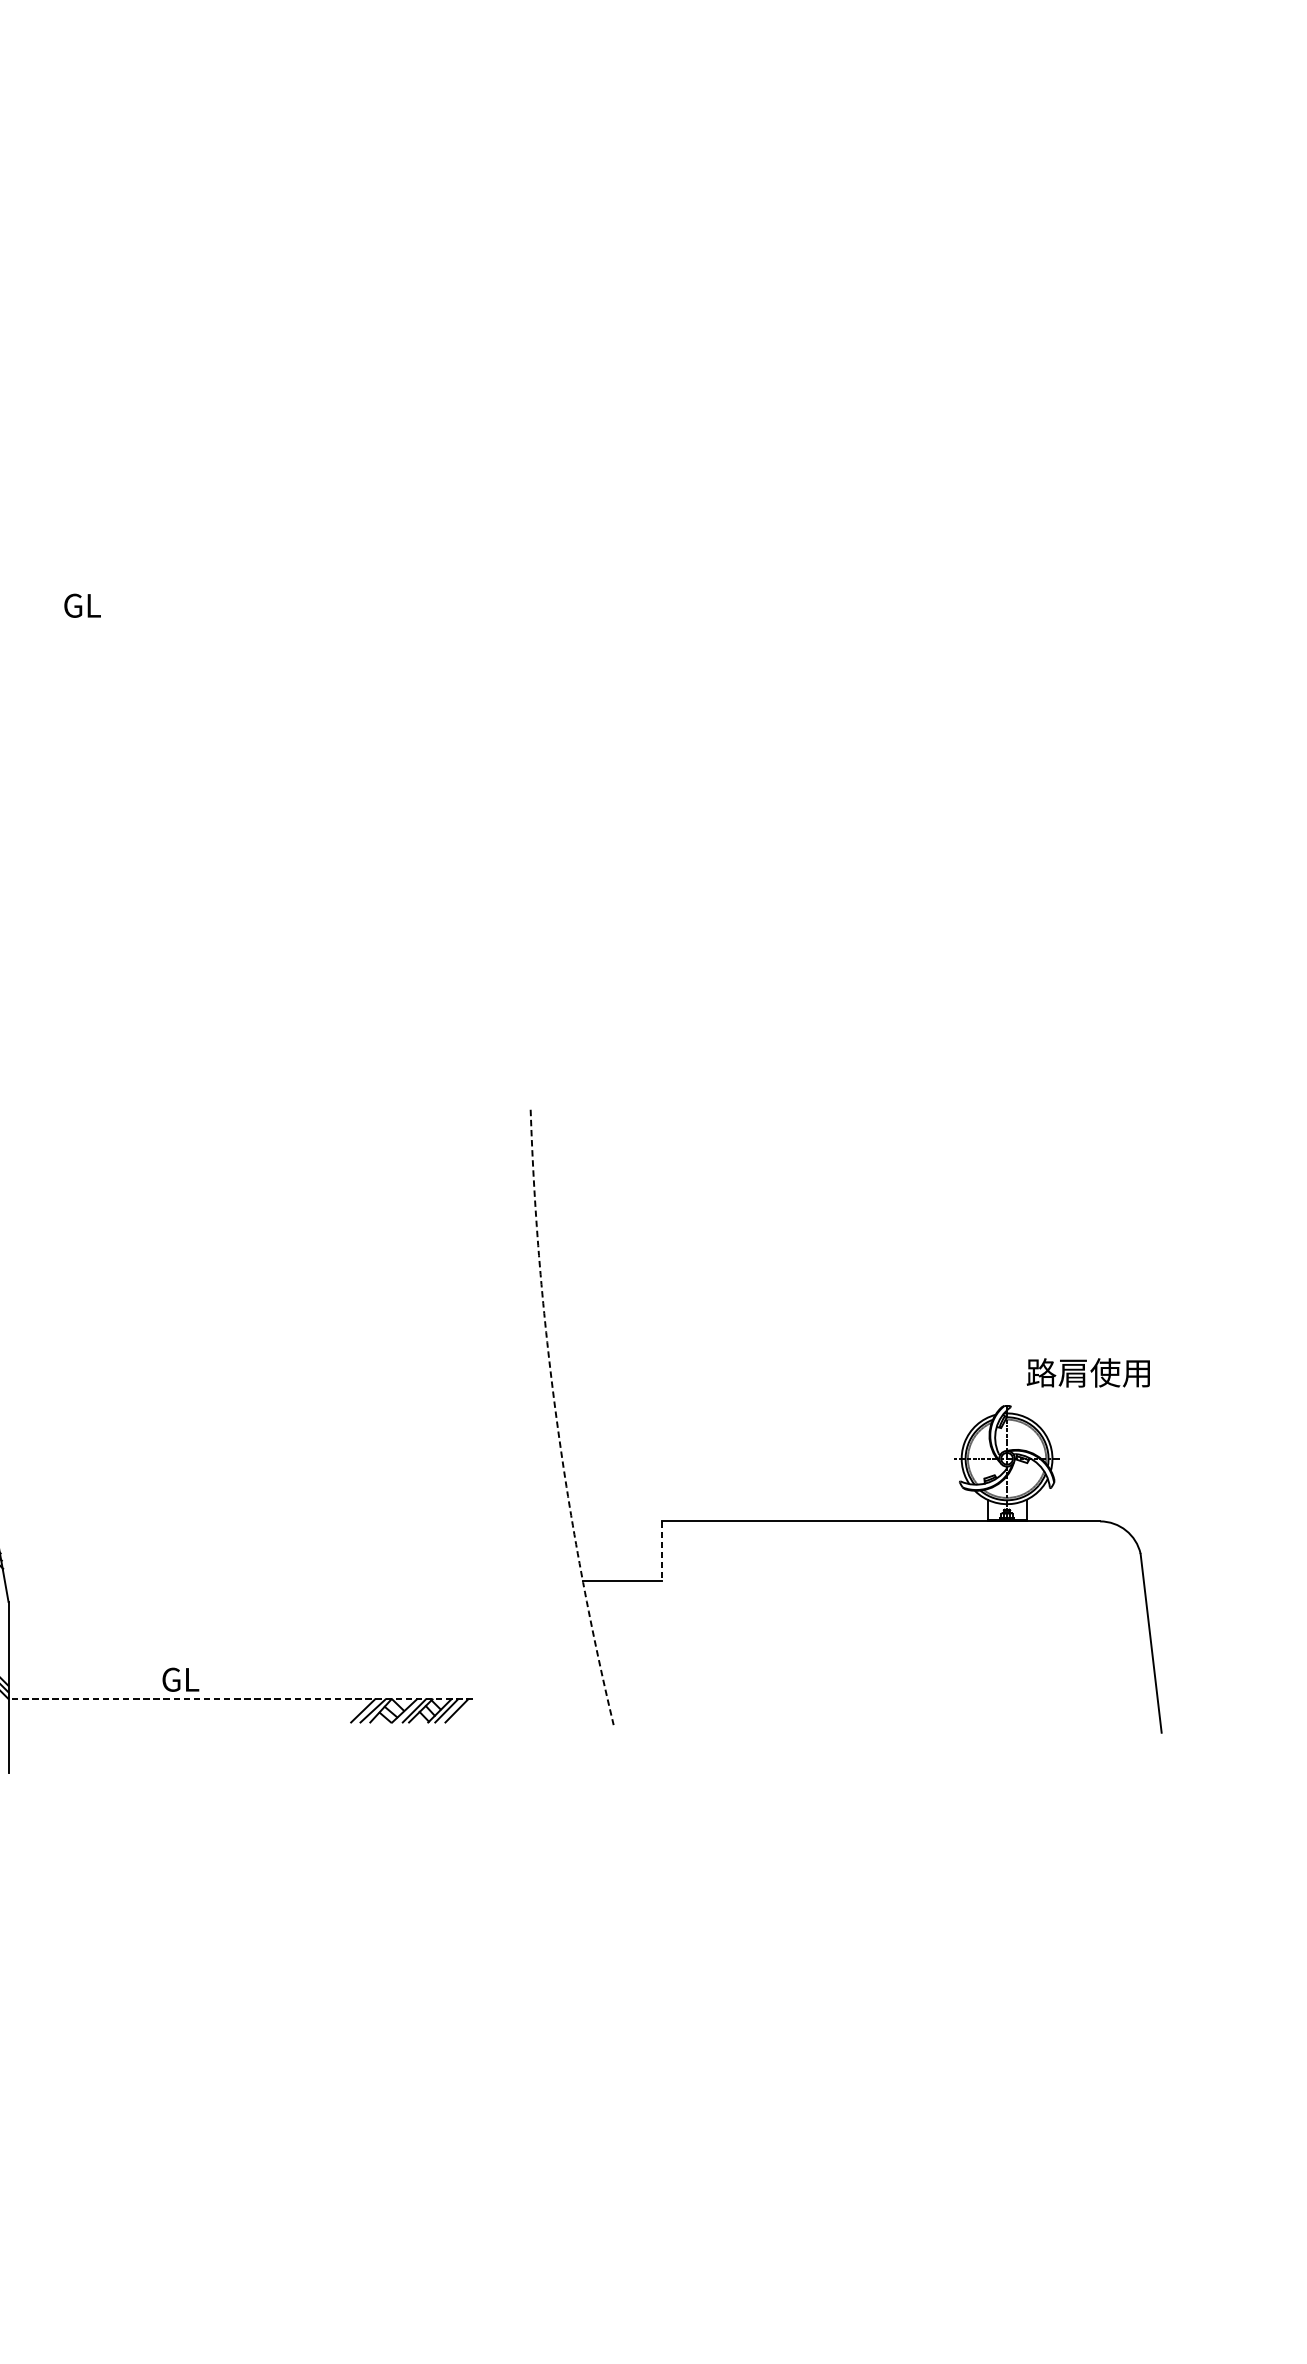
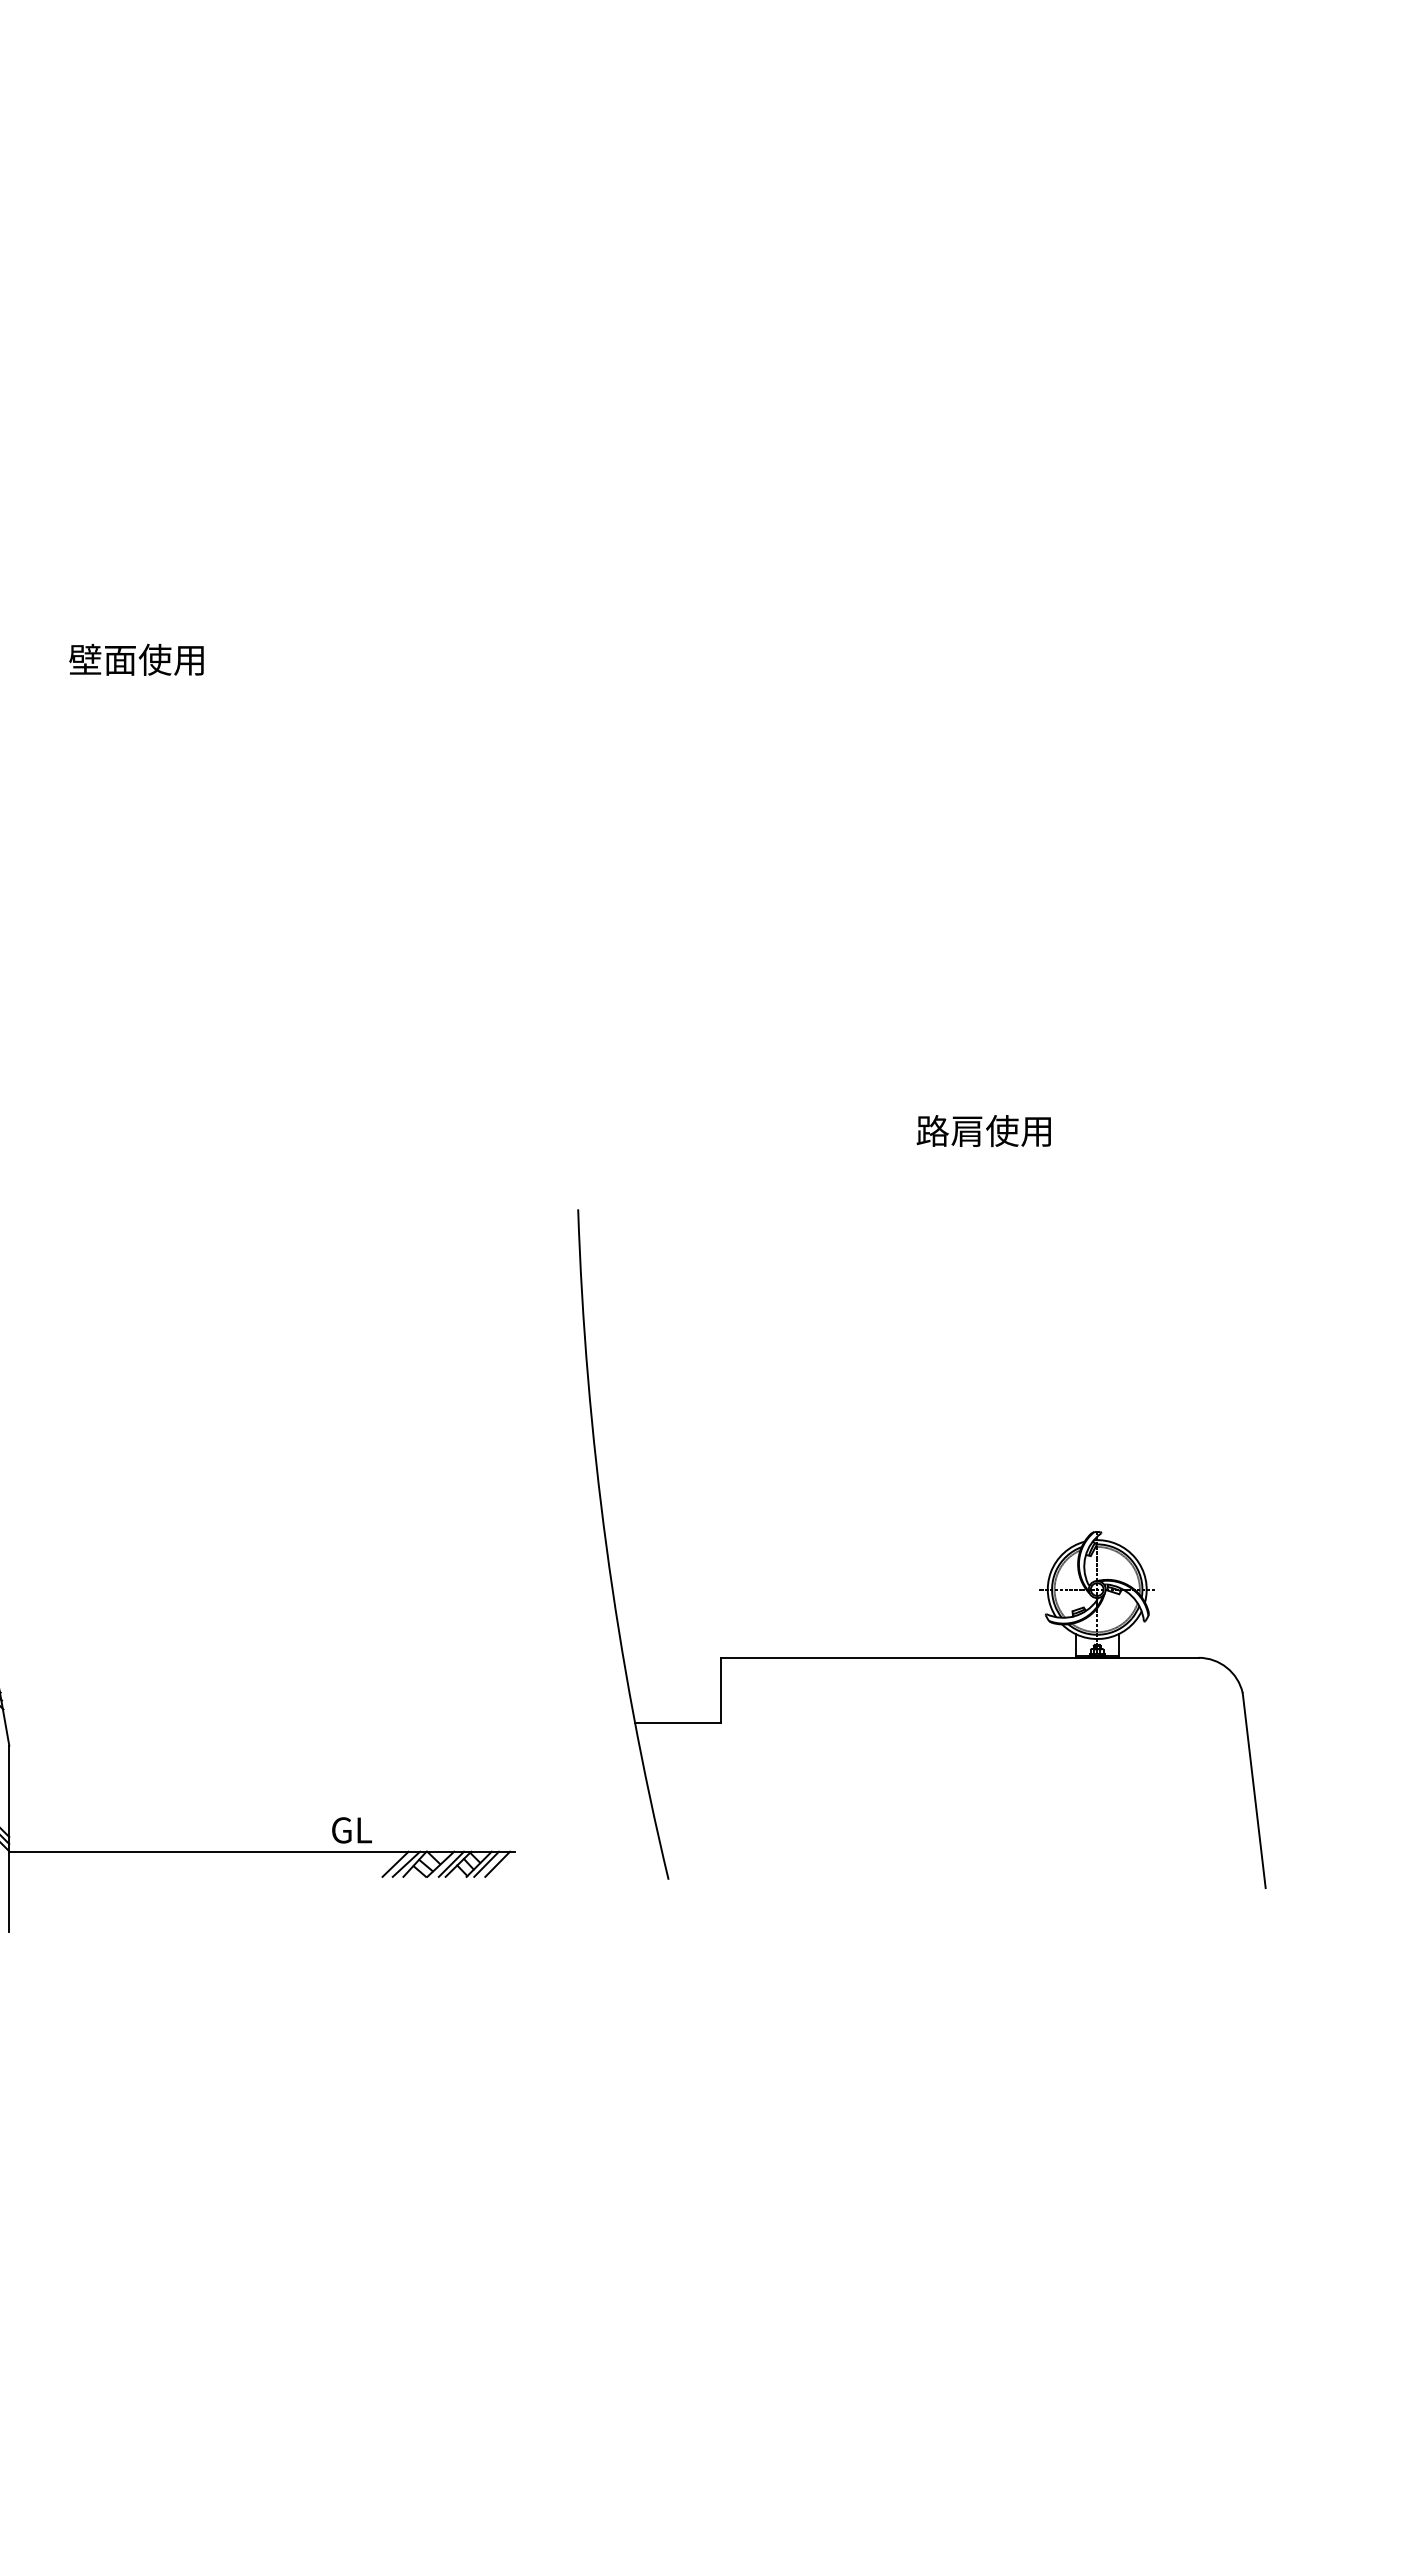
text: (125, 605) -> (136, 659), GL -> 壁面使用
text: (1088, 1373) -> (983, 1131), moved
arc: (556, 1419) -> (606, 1546), dashed -> solid
line: (662, 1551) -> (721, 1690), dashed -> solid
text: (180, 1679) -> (351, 1830), moved
line: (240, 1699) -> (262, 1851), dashed -> solid

